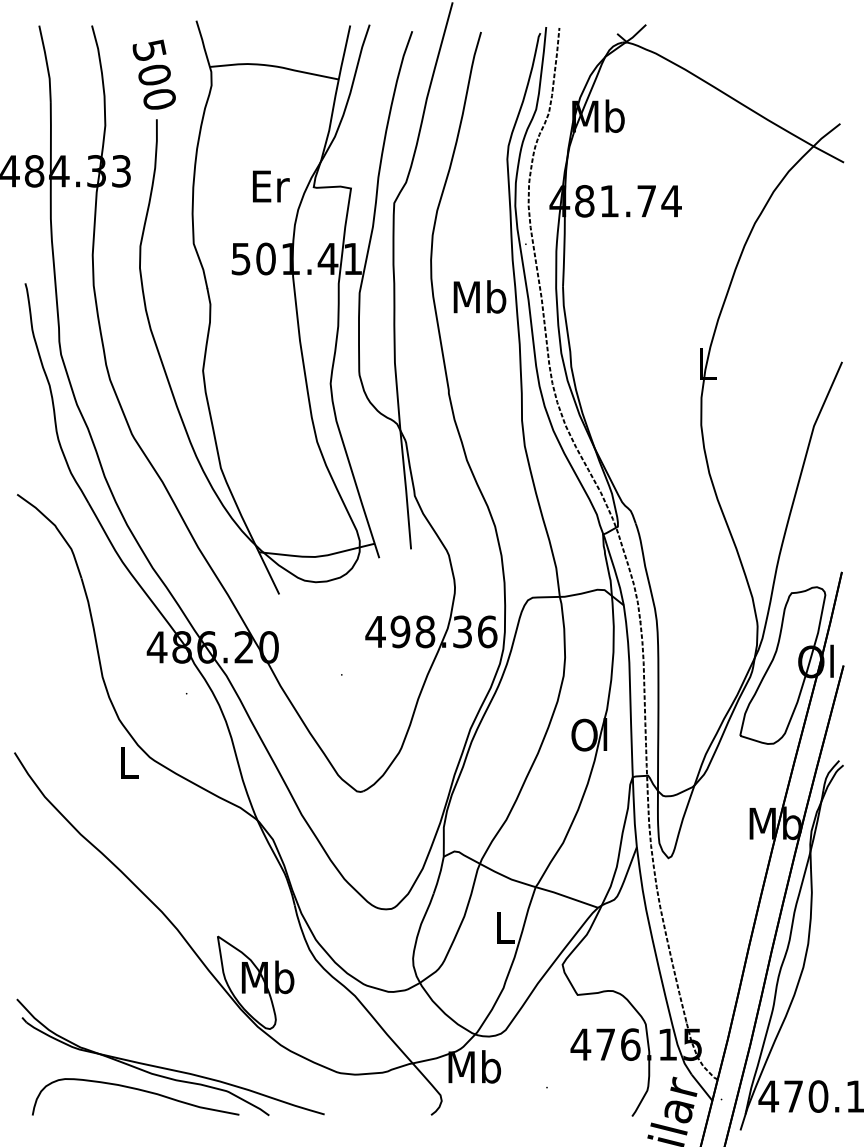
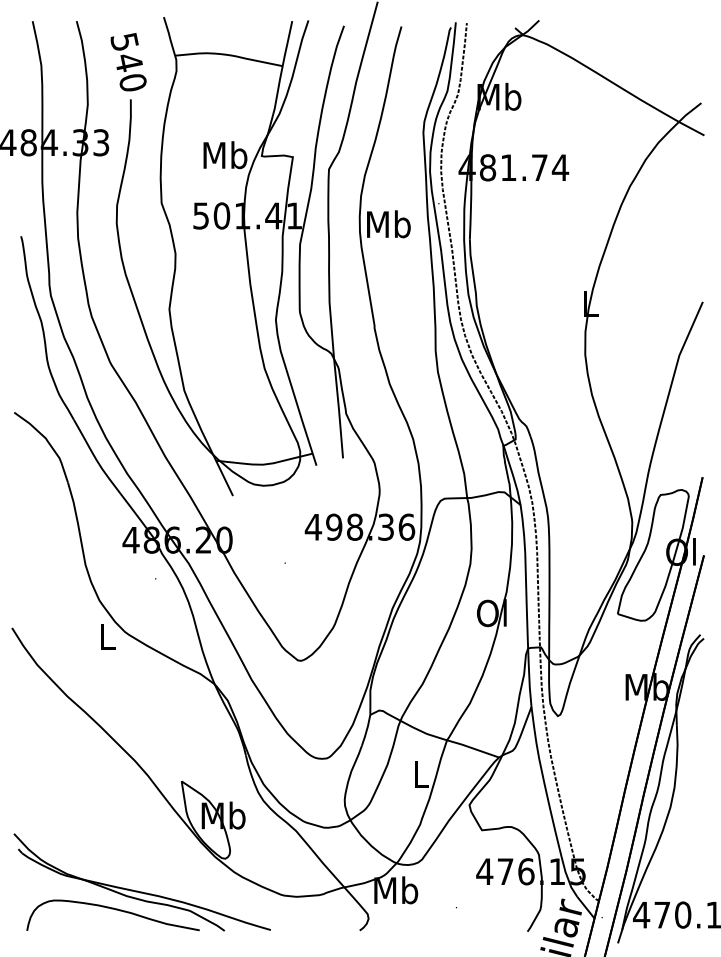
text: (154, 75) -> (128, 62), 500 -> 540
text: (270, 185) -> (225, 154), Er -> Mb
text: (479, 296) -> (388, 223), moved

